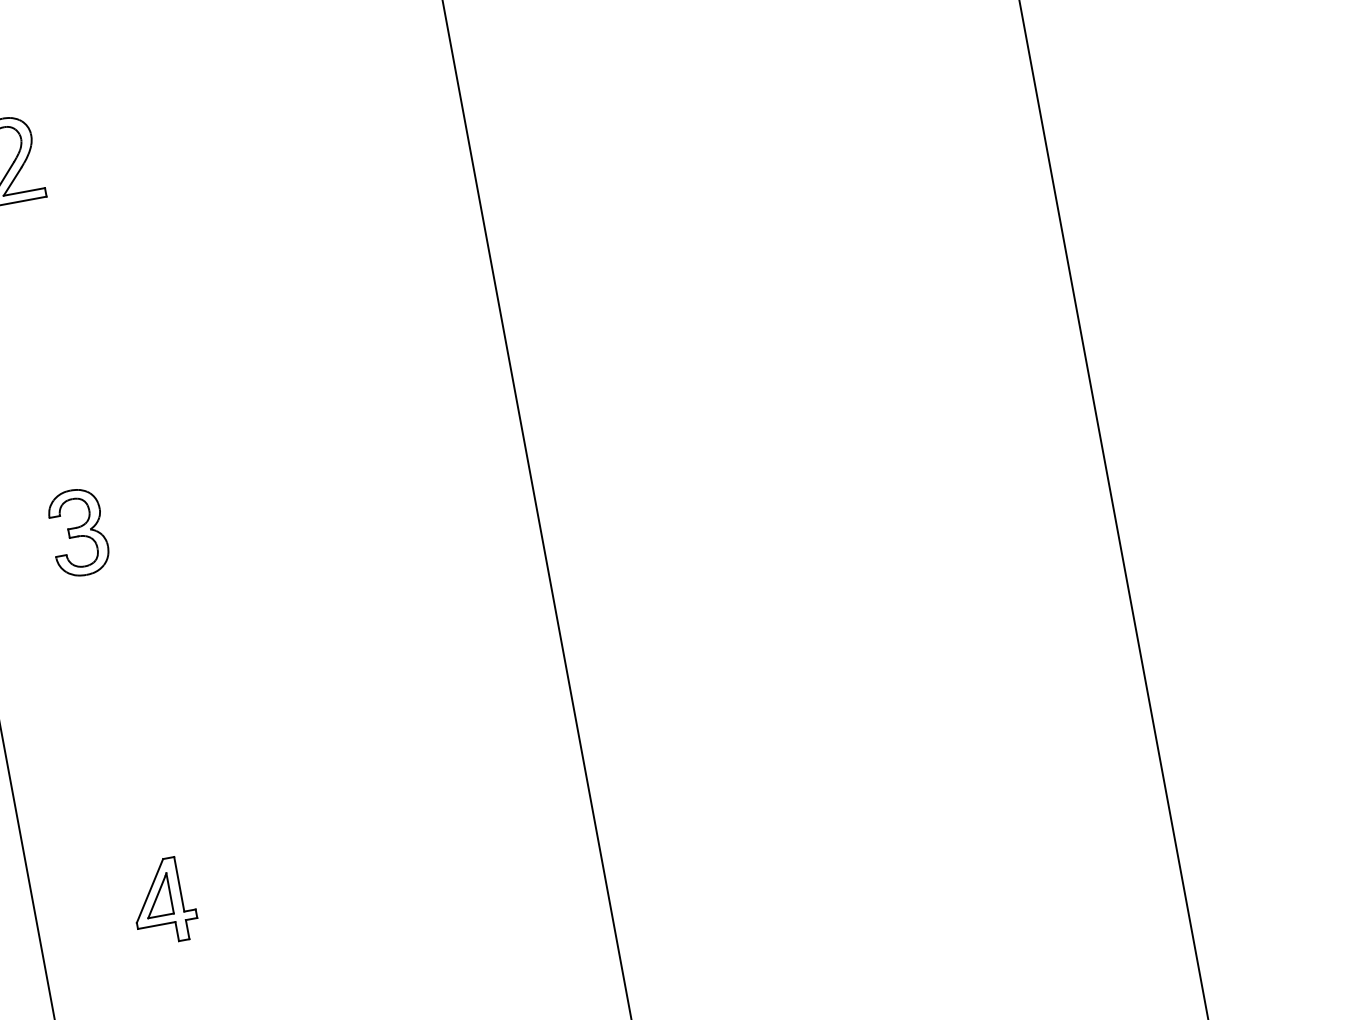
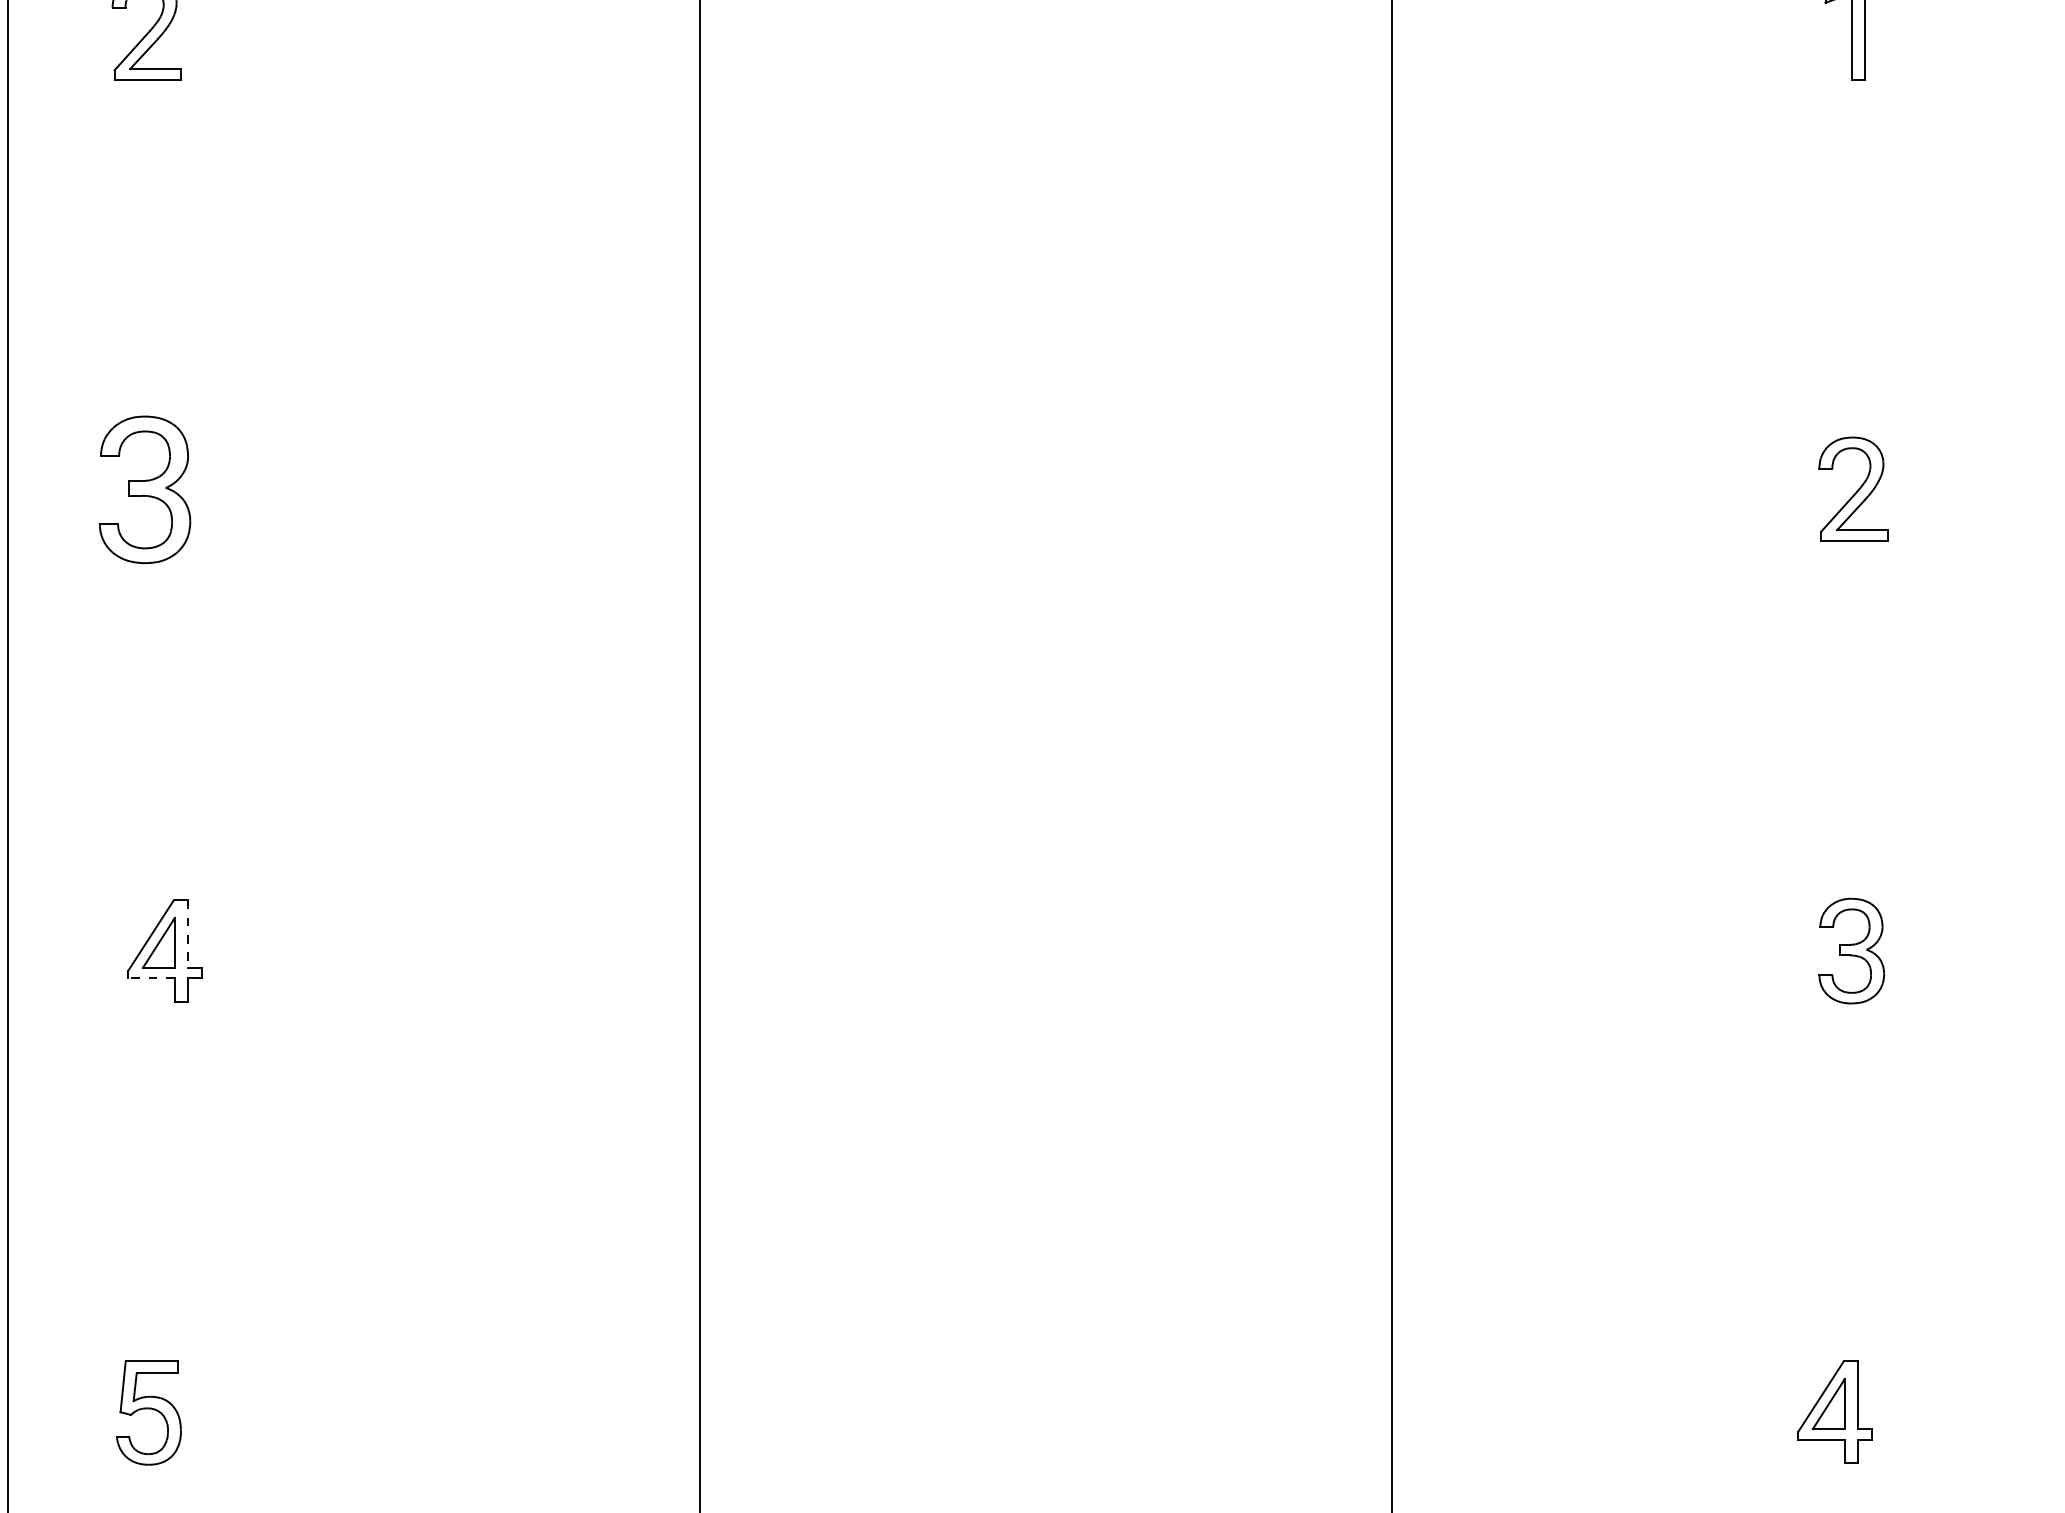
part: (78, 532) -> (144, 489), size x1.4
line: (179, 884) -> (187, 934), solid -> dashed
line: (155, 925) -> (150, 978), solid -> dashed

